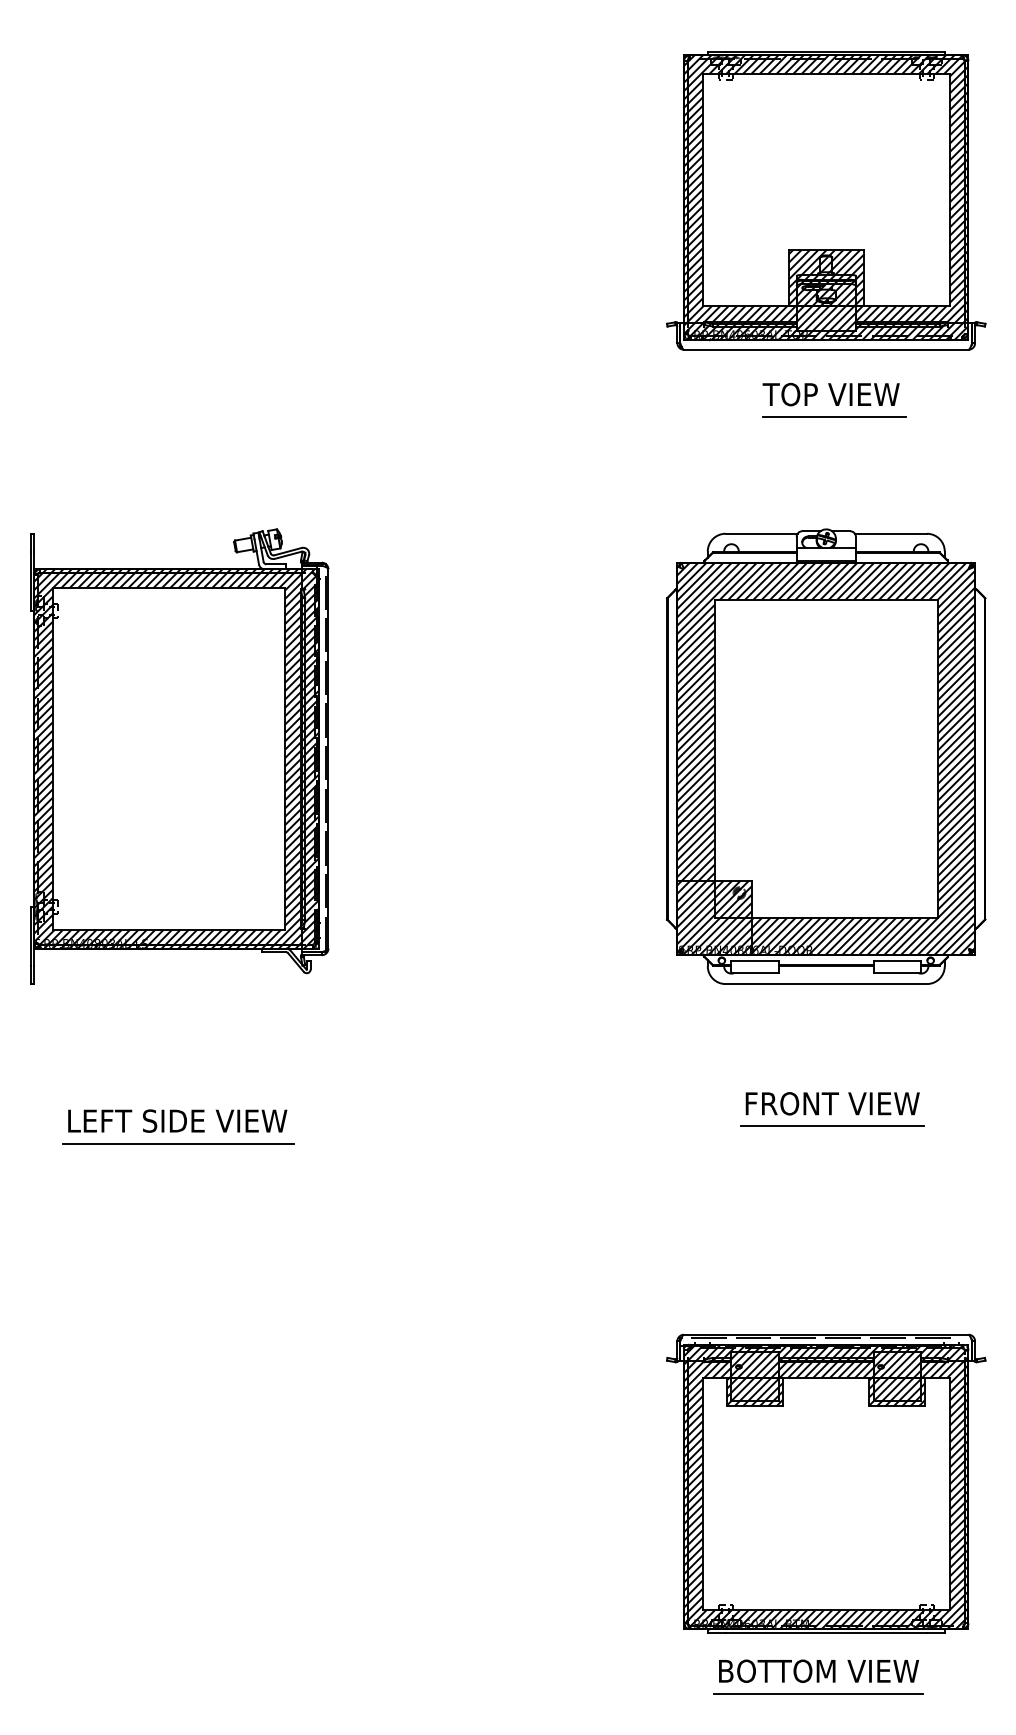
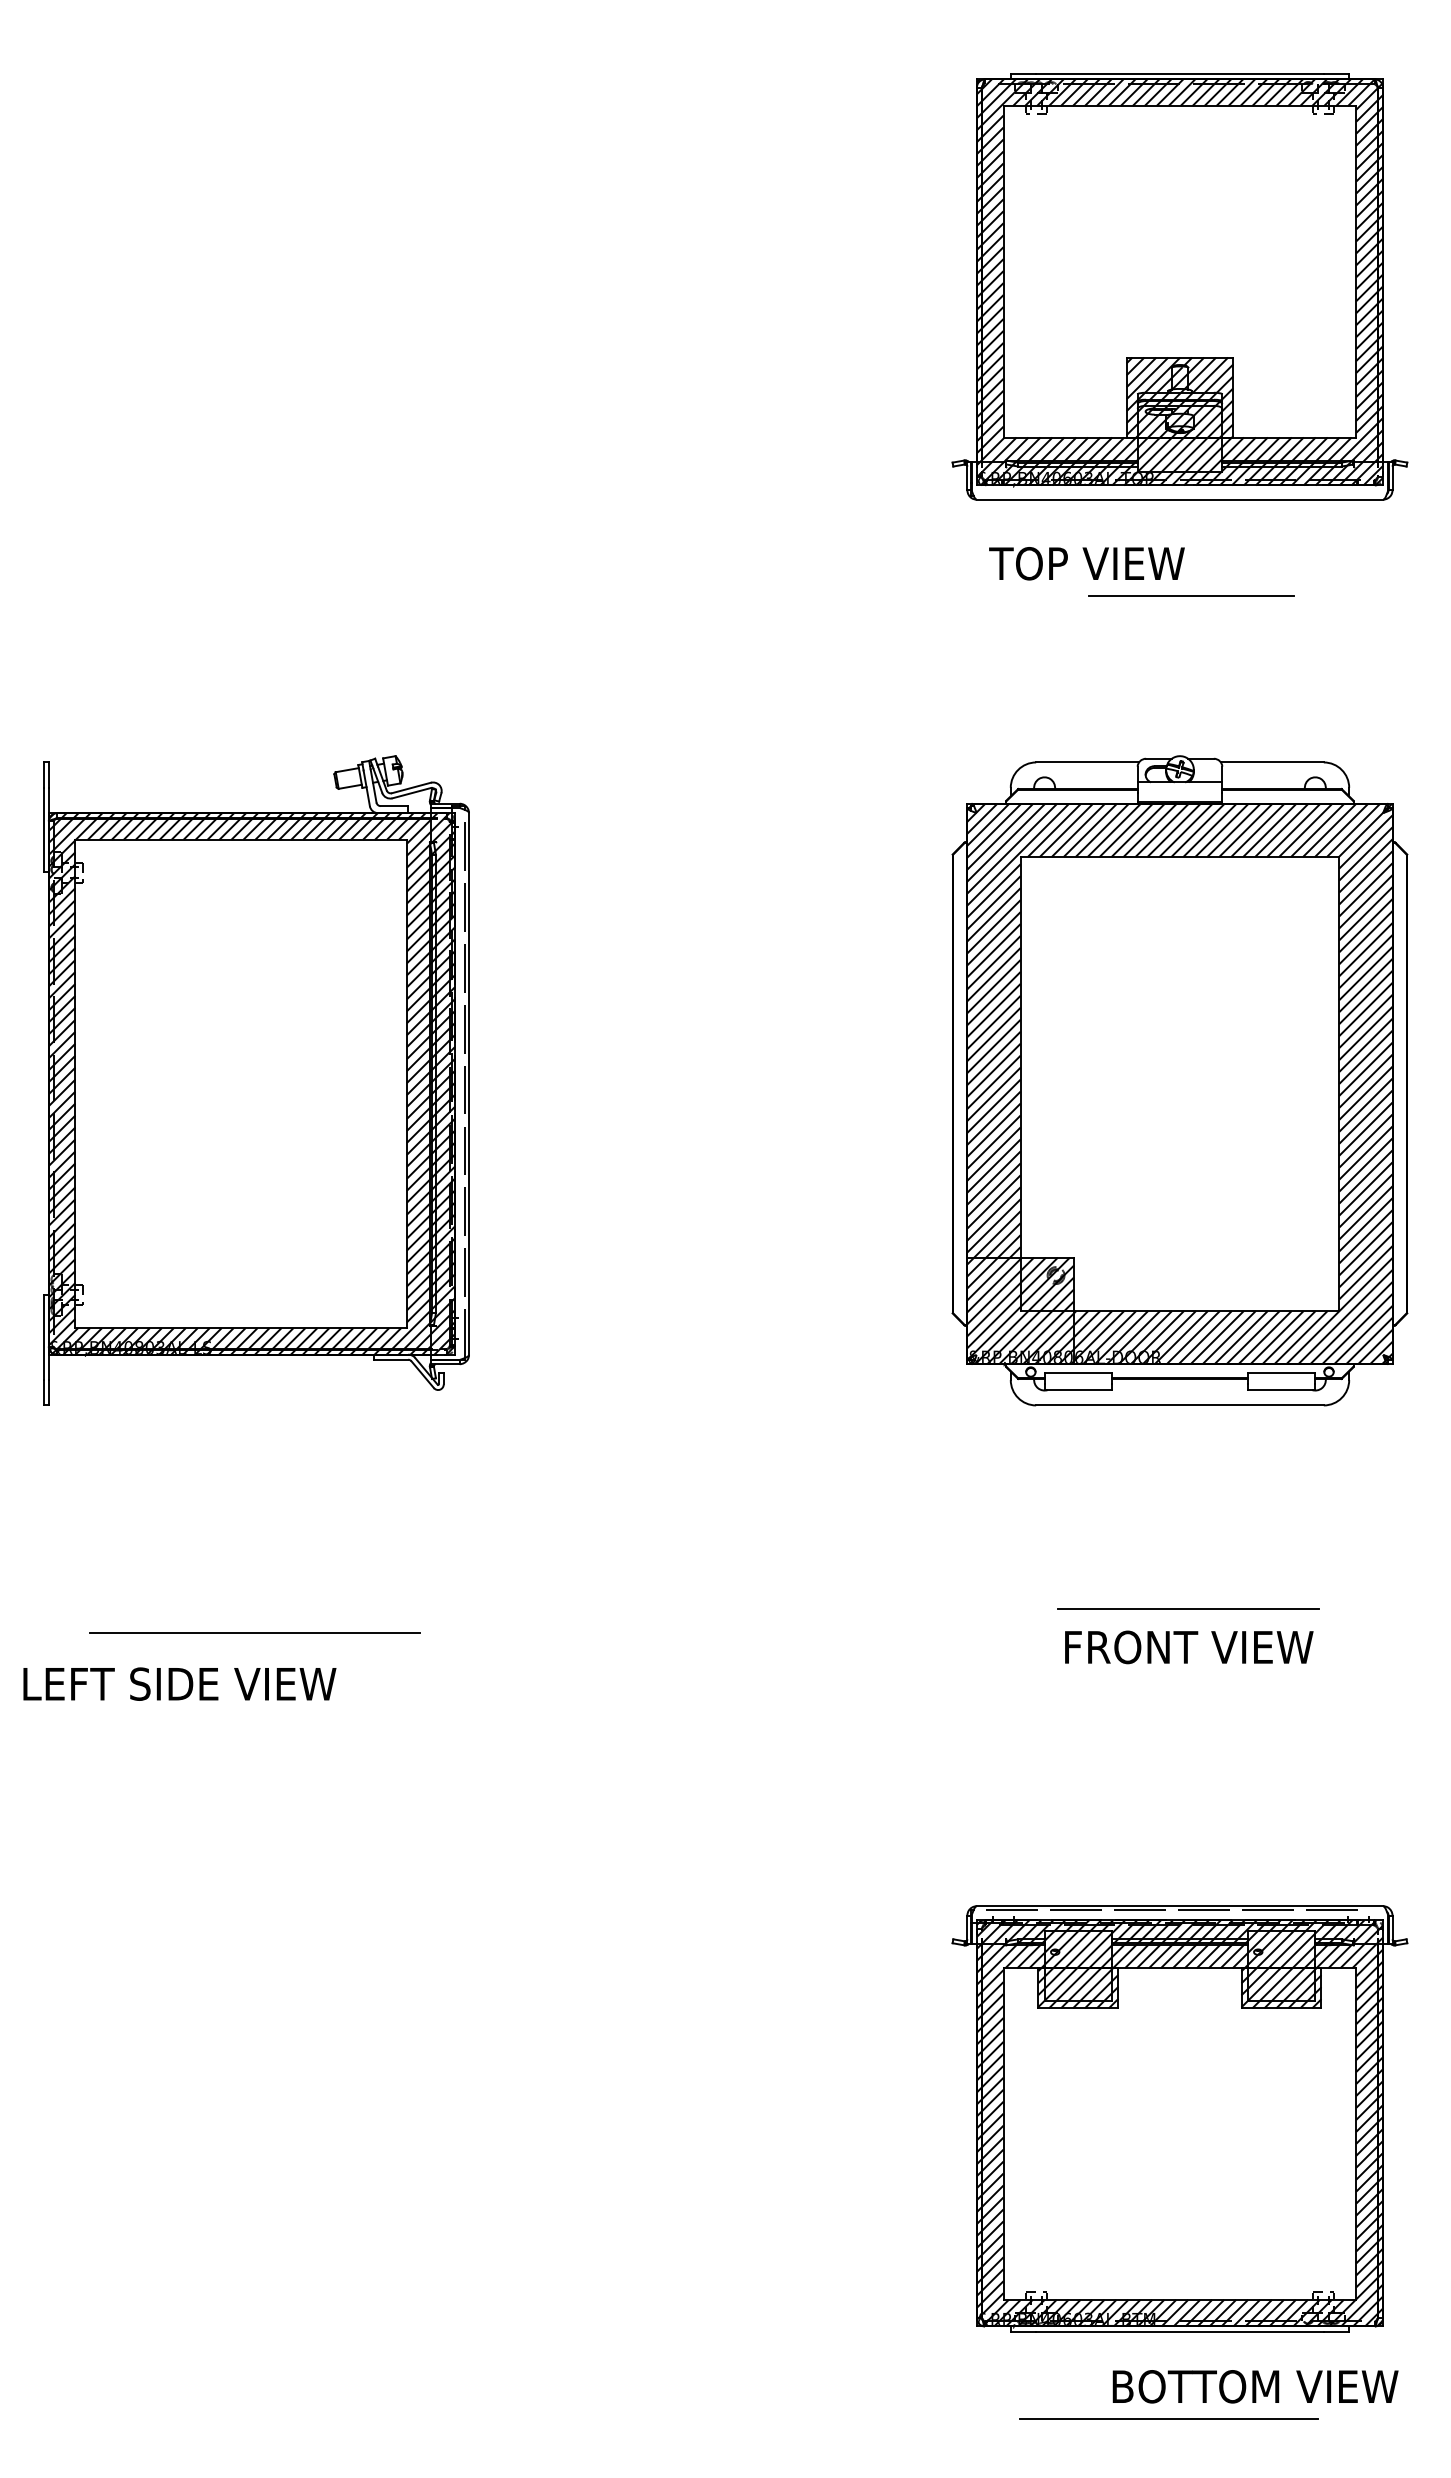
text: (830, 394) -> (1086, 563), moved
text: (832, 1103) -> (1189, 1647), moved
text: (177, 1120) -> (179, 1683), moved
text: (818, 1671) -> (1255, 2386), moved

